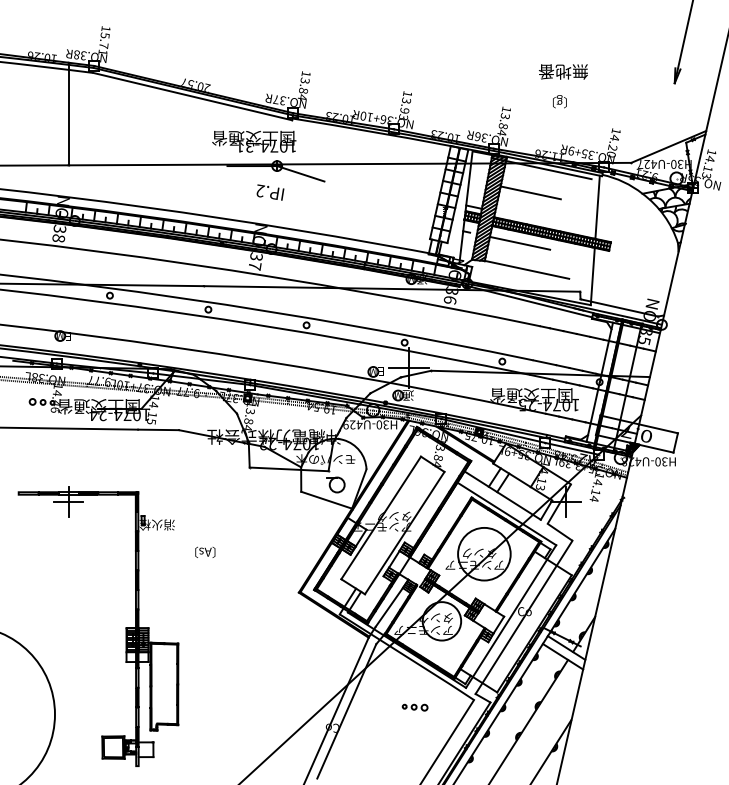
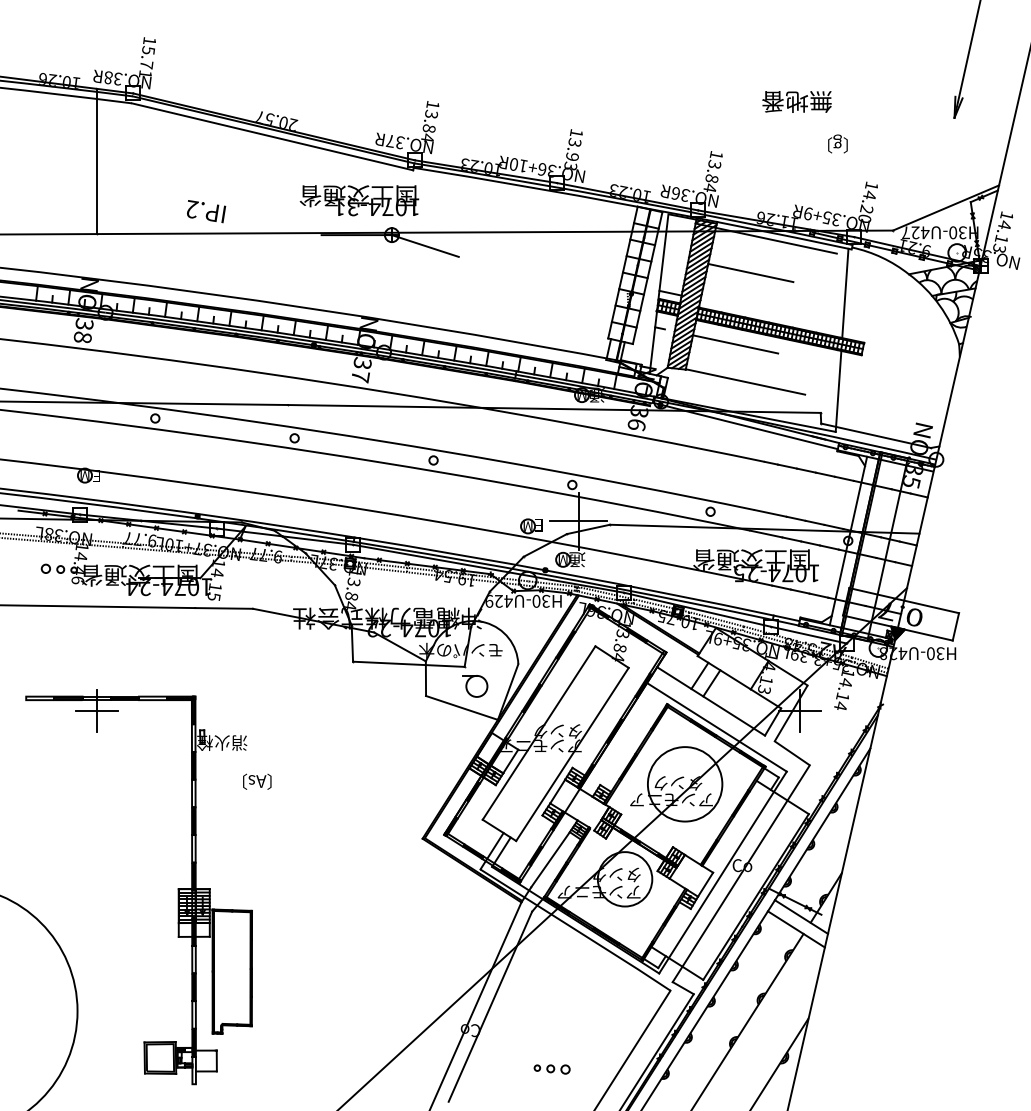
text: (559, 101) -> (837, 143), moved
text: (270, 192) -> (206, 211), moved
text: (205, 552) -> (257, 781), moved
part: (414, 707) -> (551, 1069), moved

